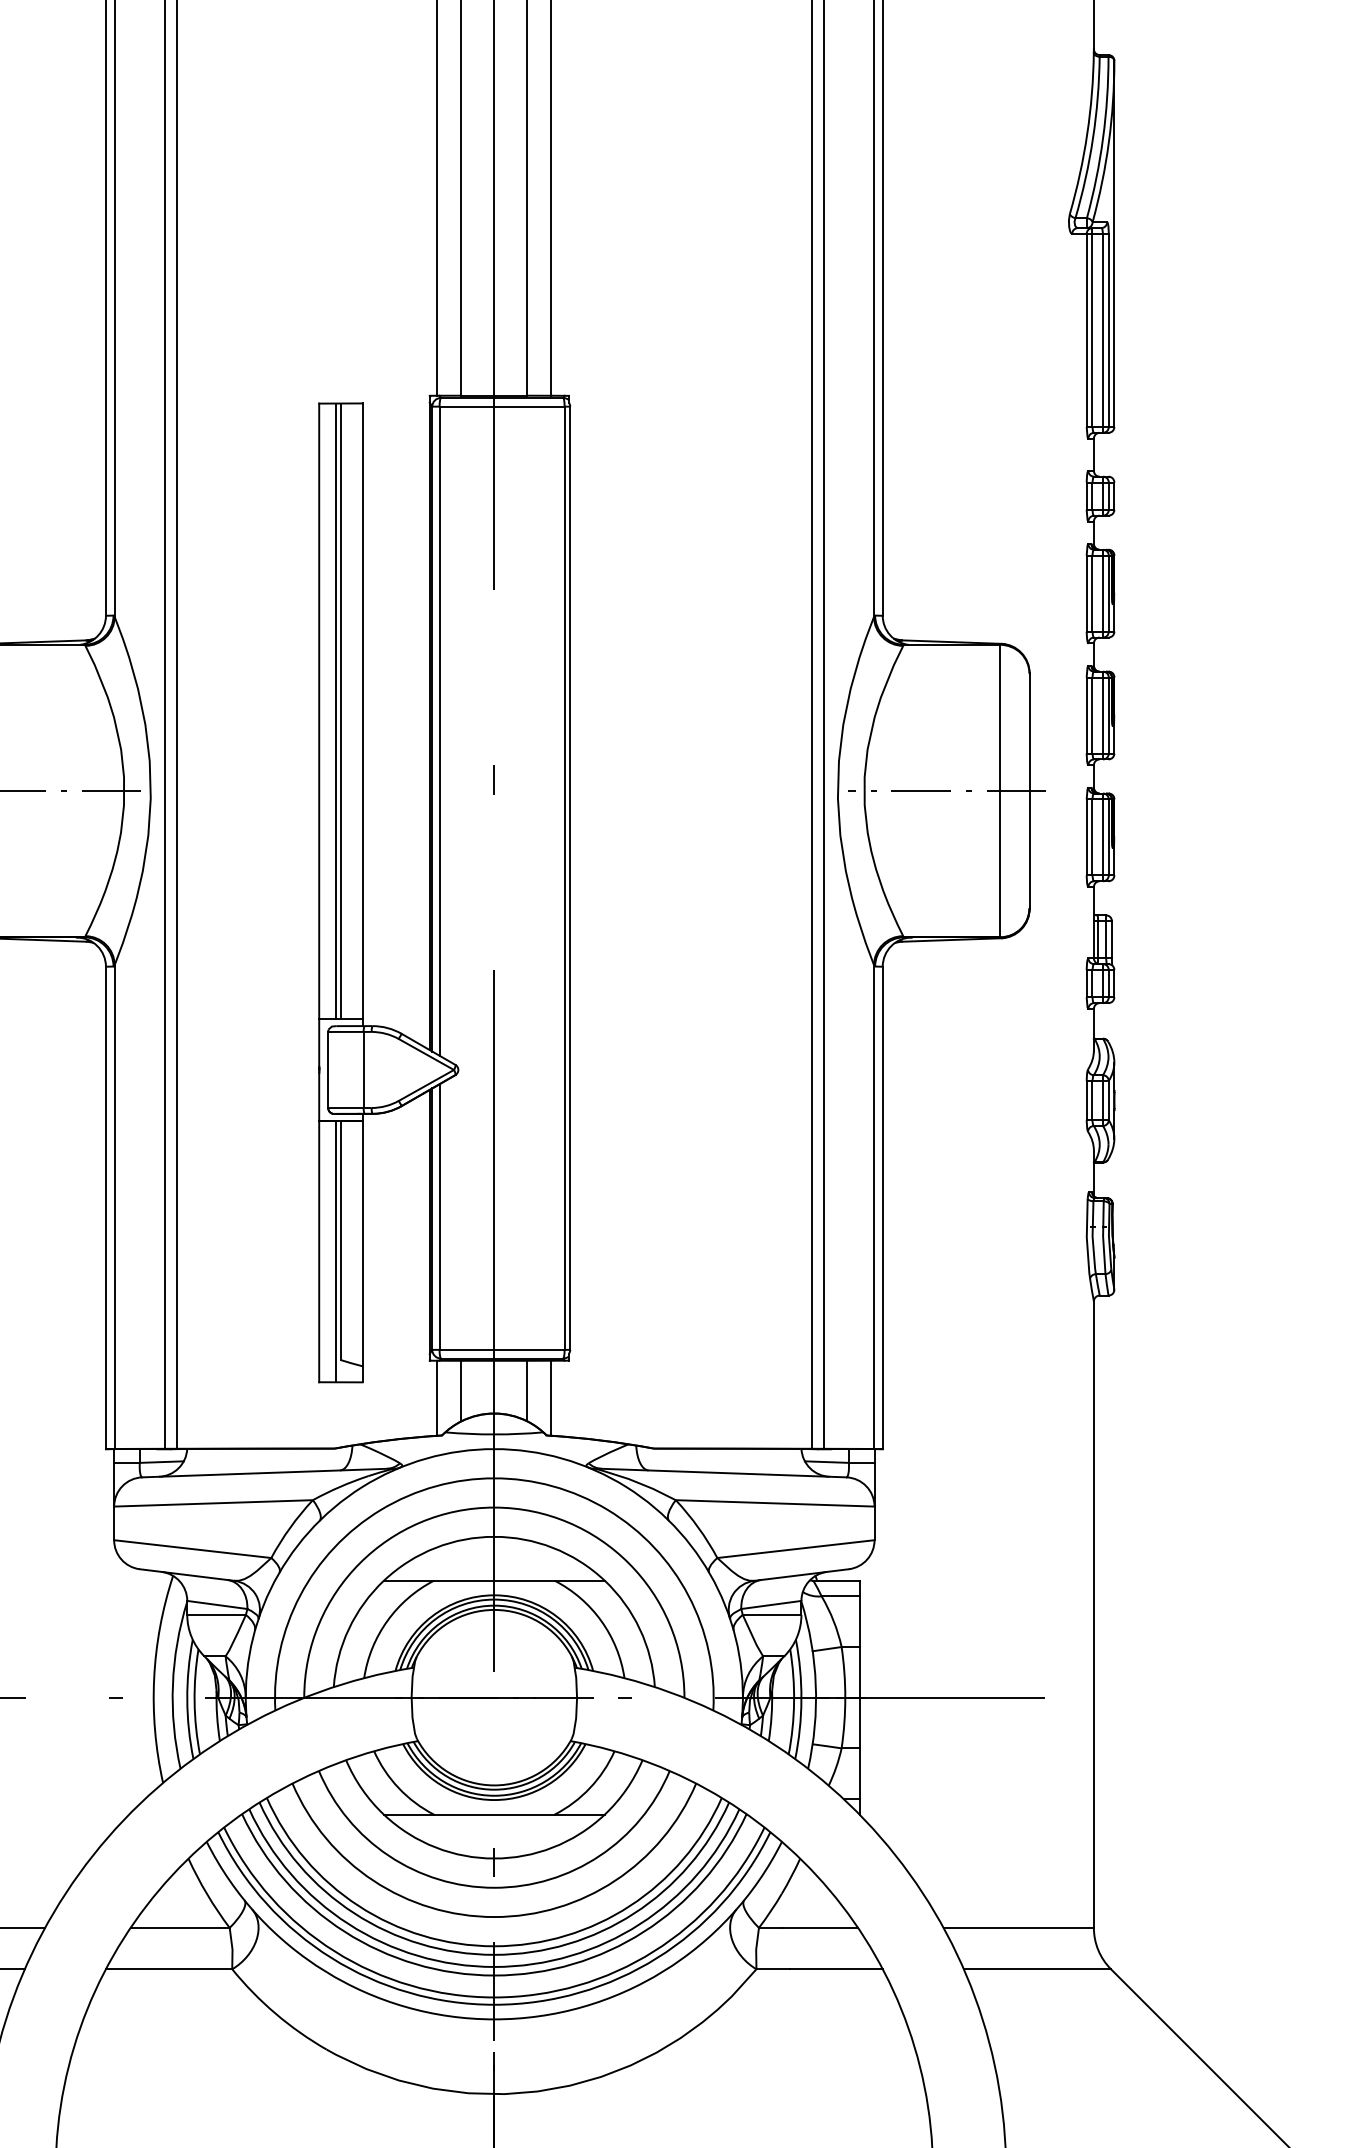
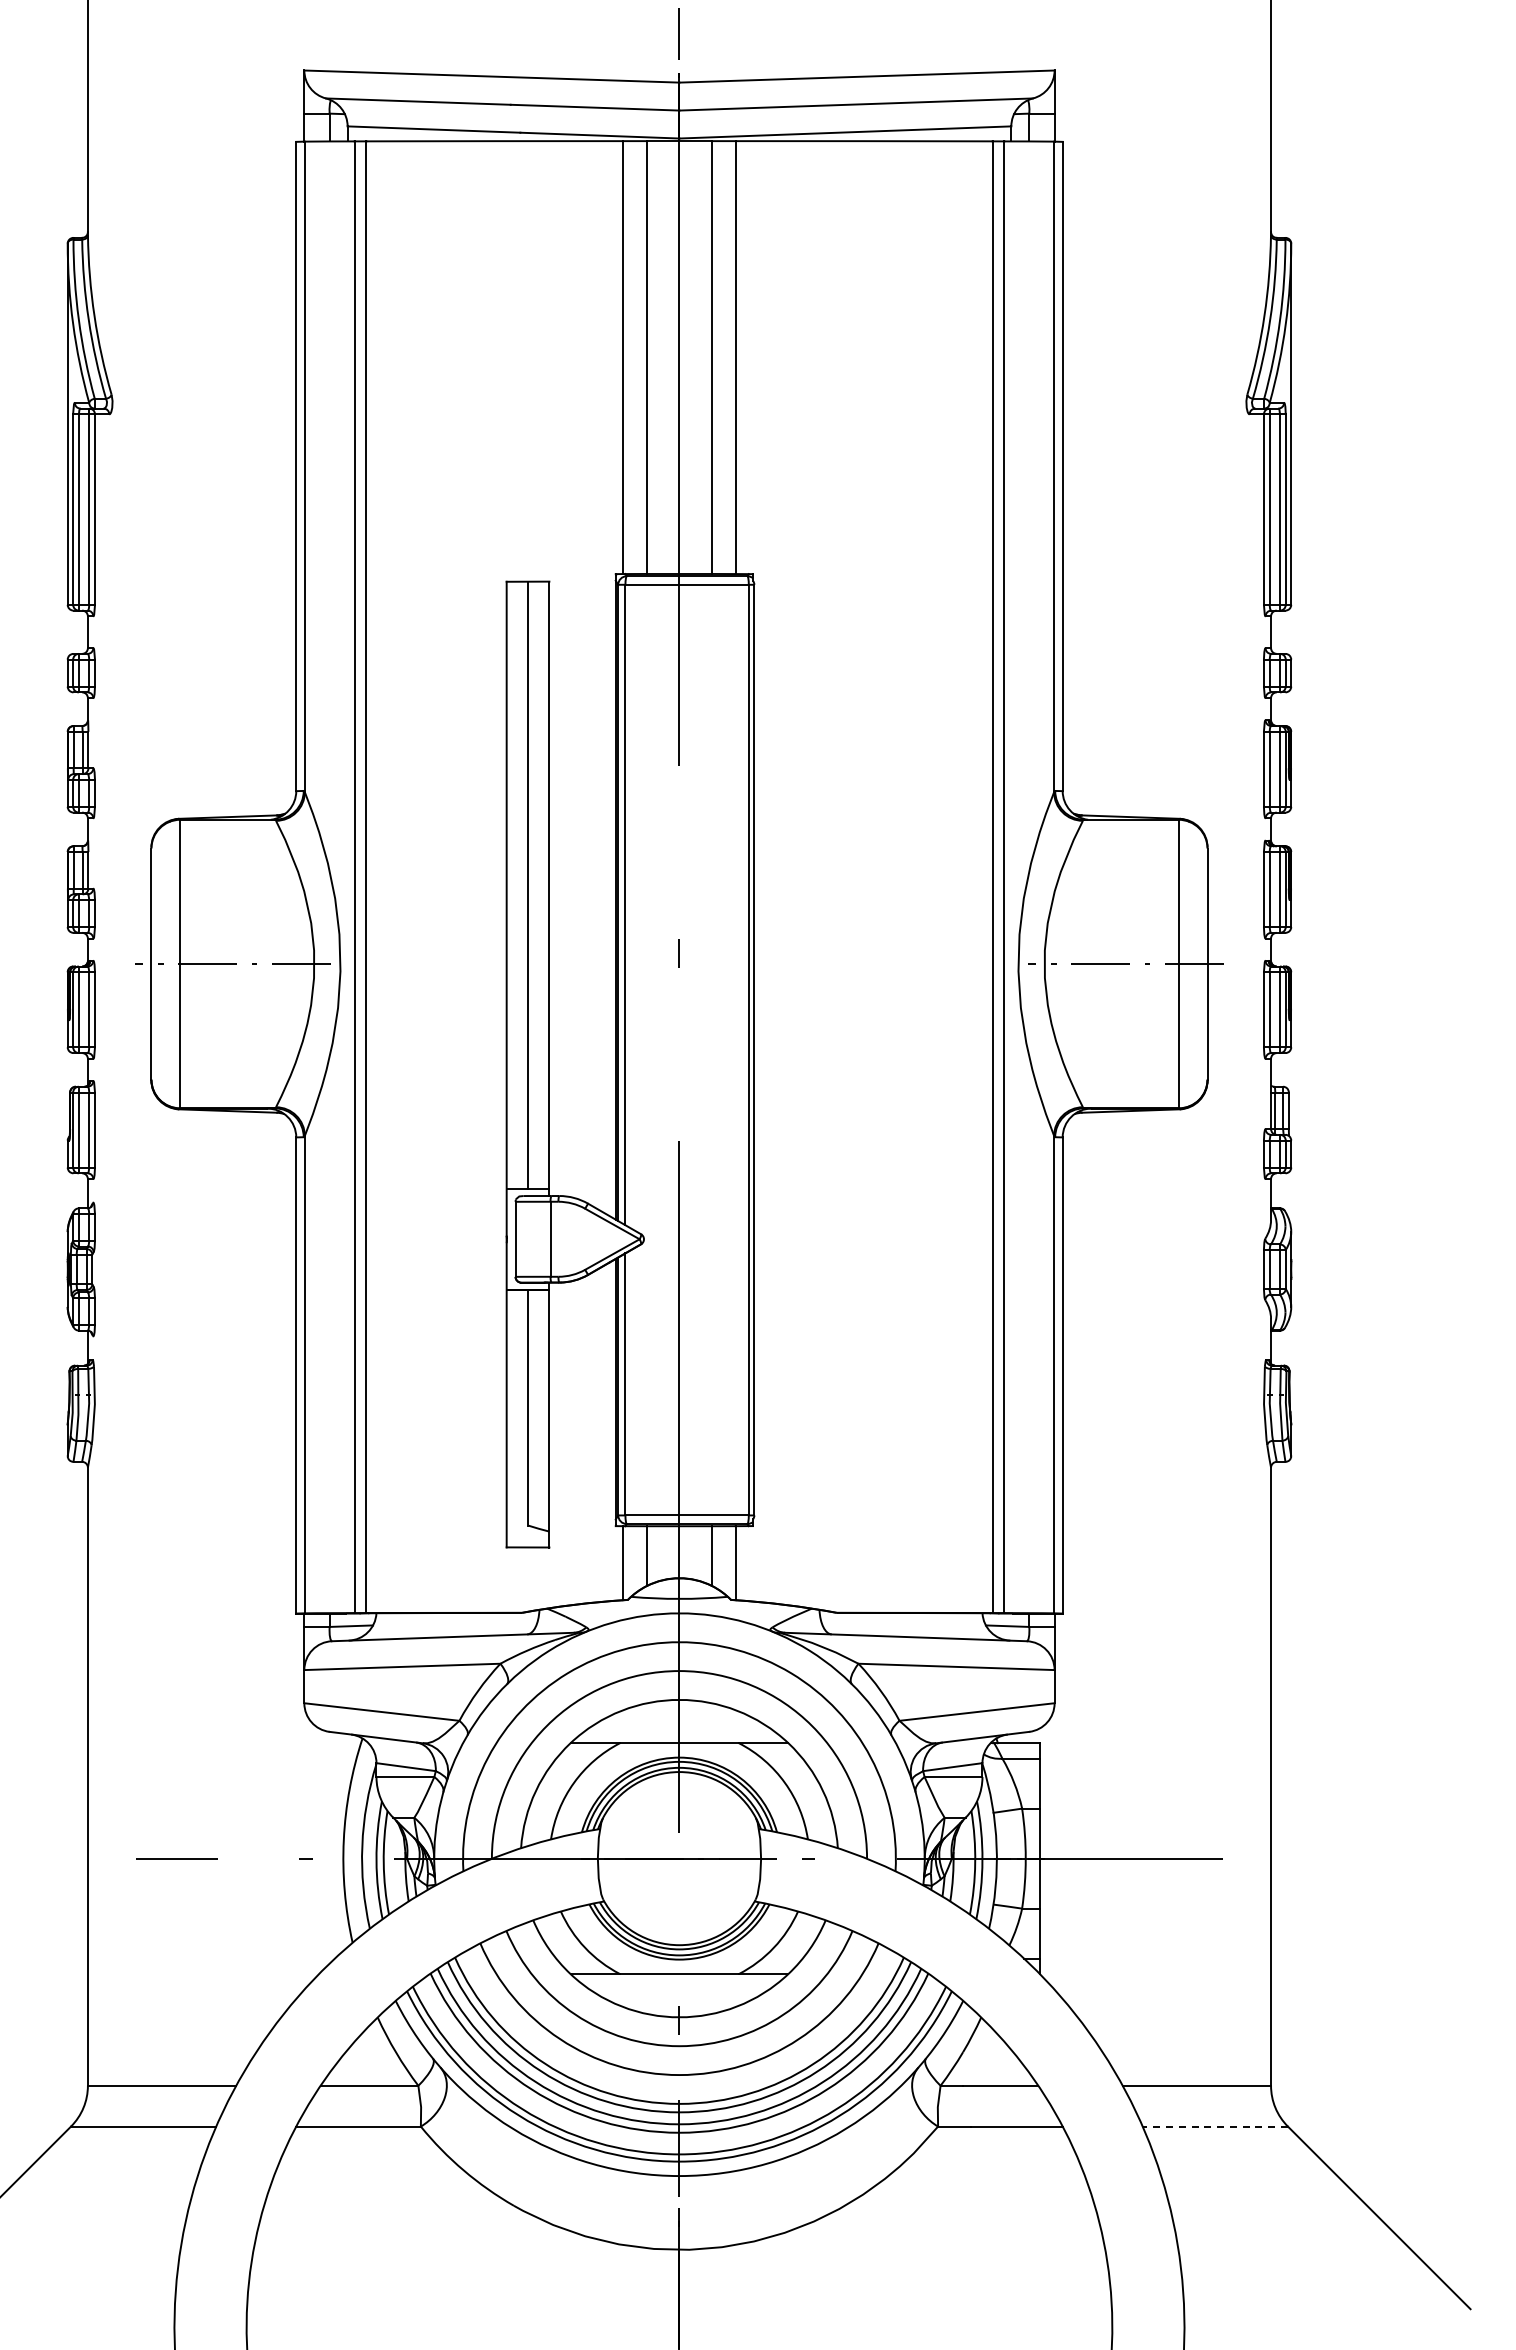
line: (336, 710) -> (523, 884), removed
line: (336, 1251) -> (523, 1418), removed
line: (1037, 1969) -> (1215, 2126), solid -> dashed

